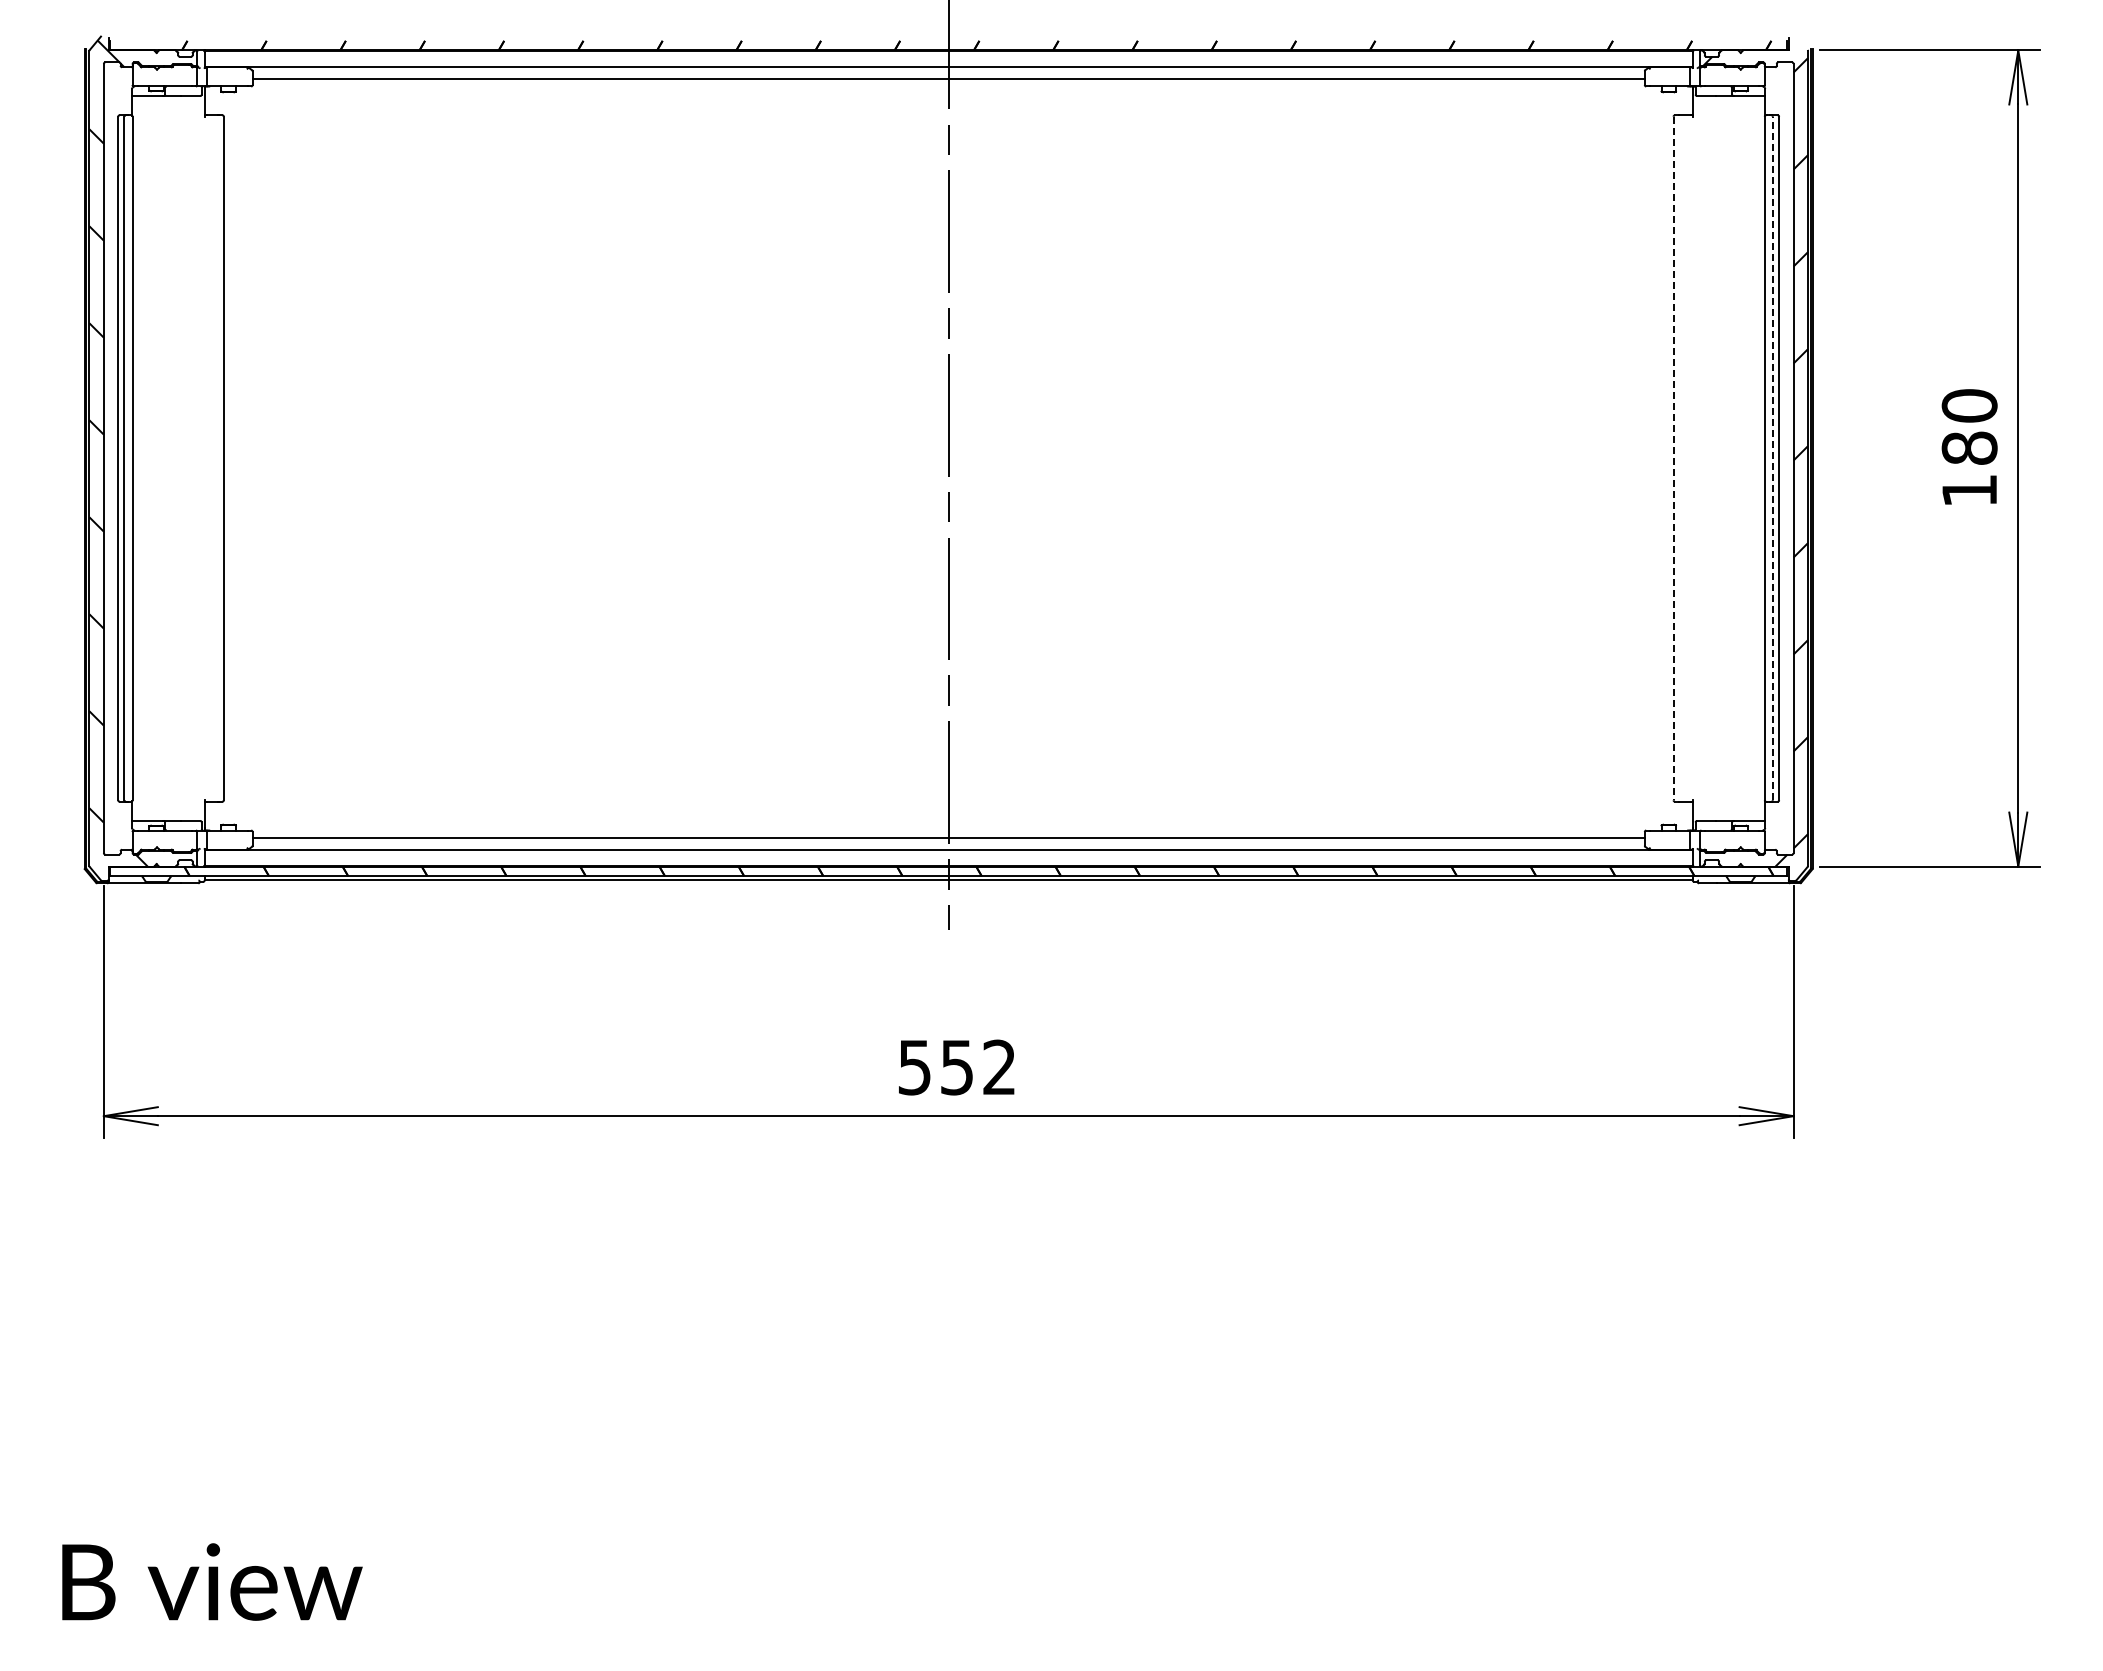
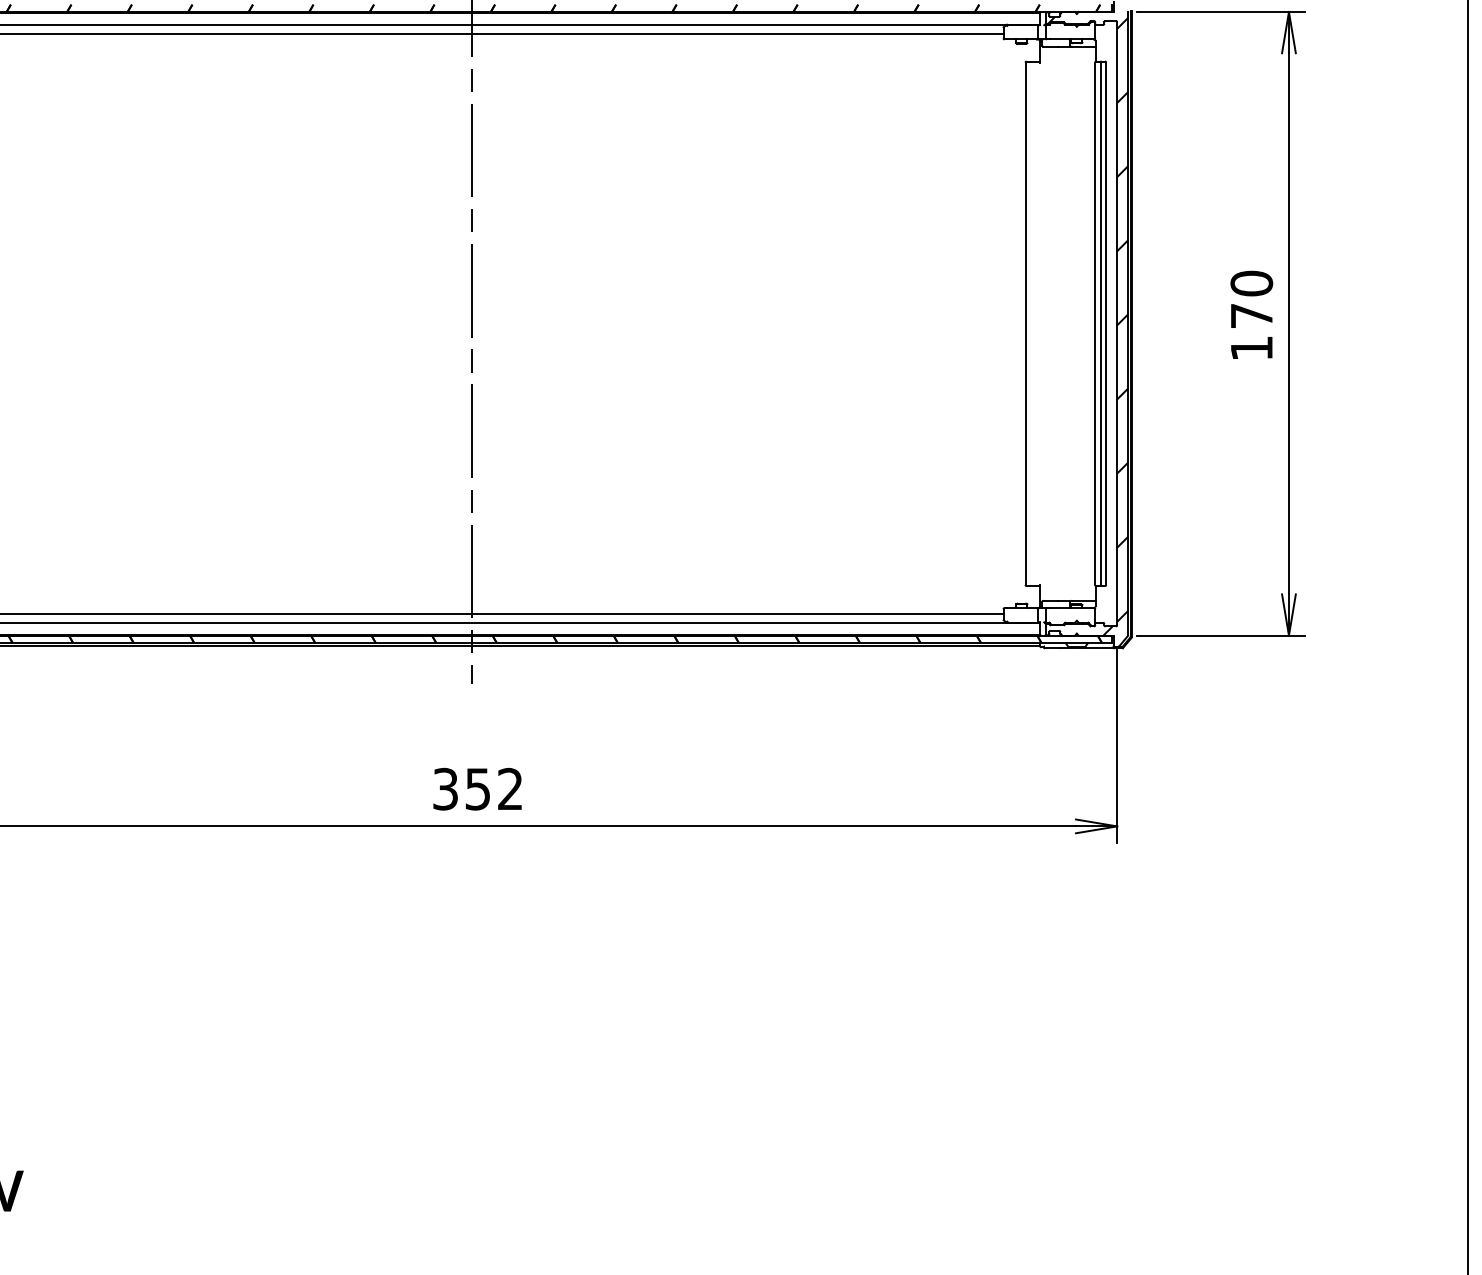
text: (1969, 447) -> (1251, 315), 180 -> 170
line: (1673, 458) -> (1025, 323), dashed -> solid
line: (1772, 458) -> (1101, 323), dashed -> solid
text: (914, 1066) -> (445, 788), 552 -> 352

